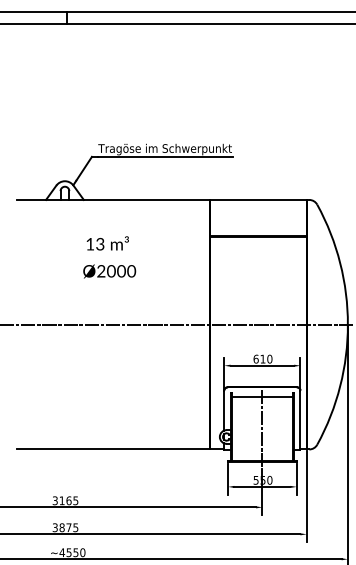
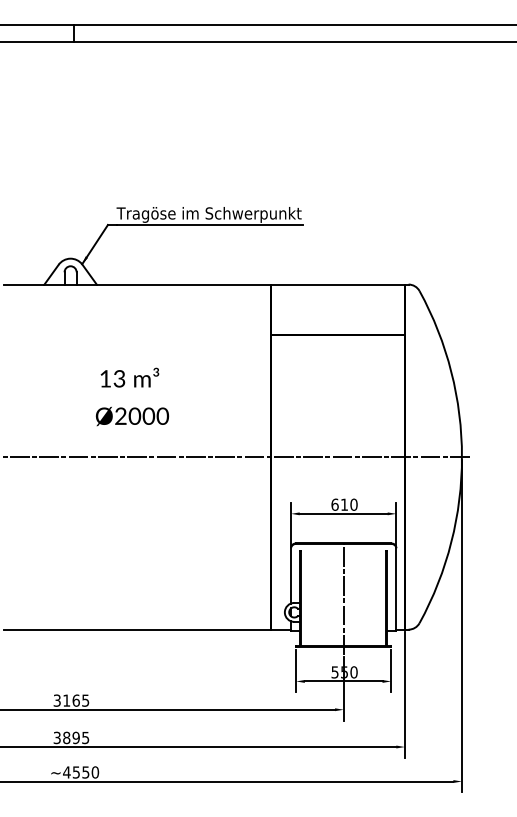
text: (109, 257) -> (132, 396), moved
line: (262, 396) -> (343, 556), removed
text: (68, 527) -> (75, 737), 3875 -> 3895

